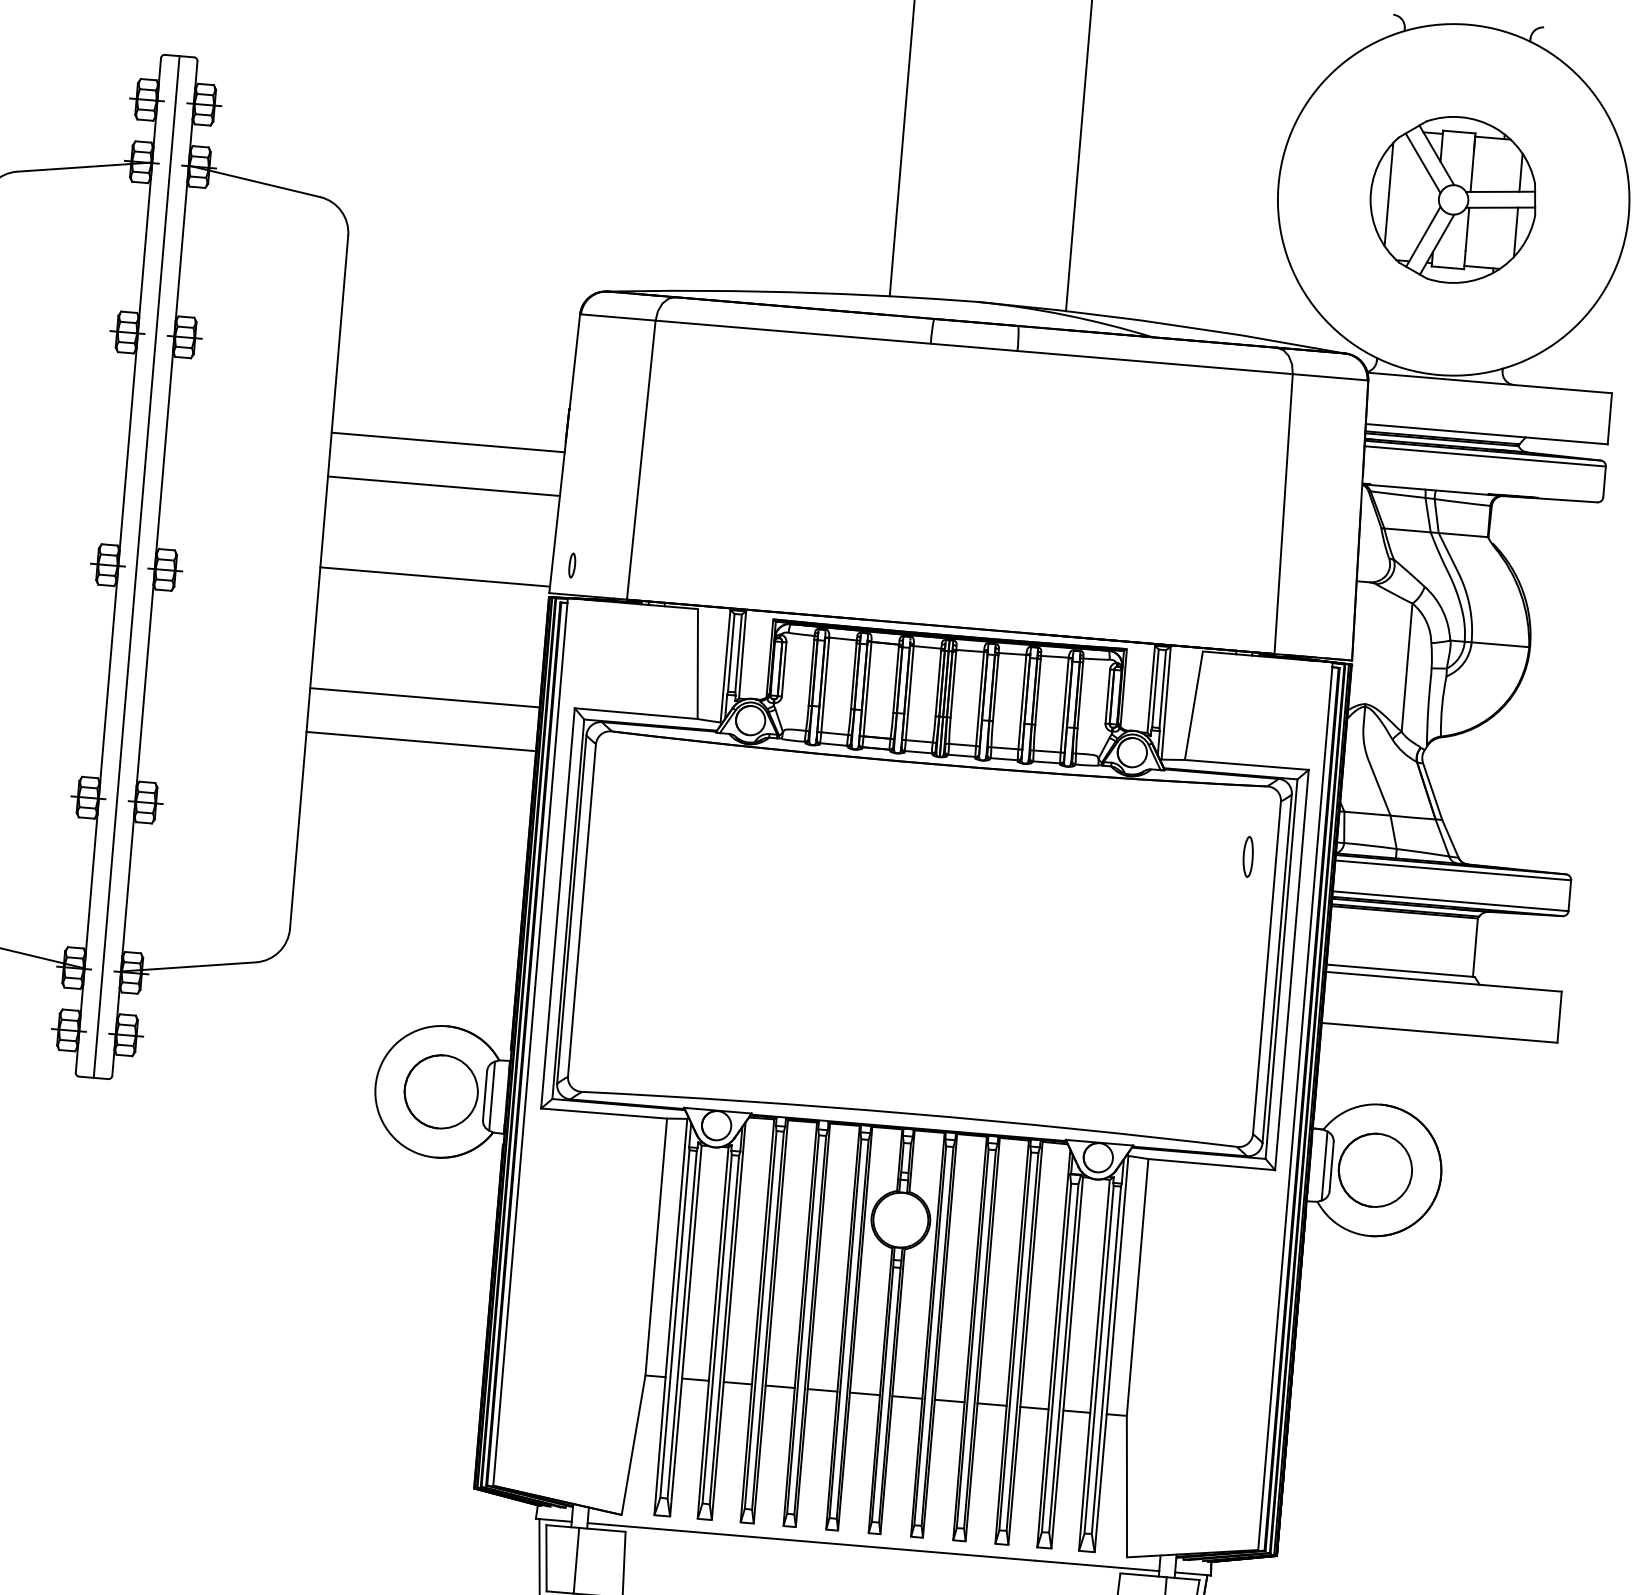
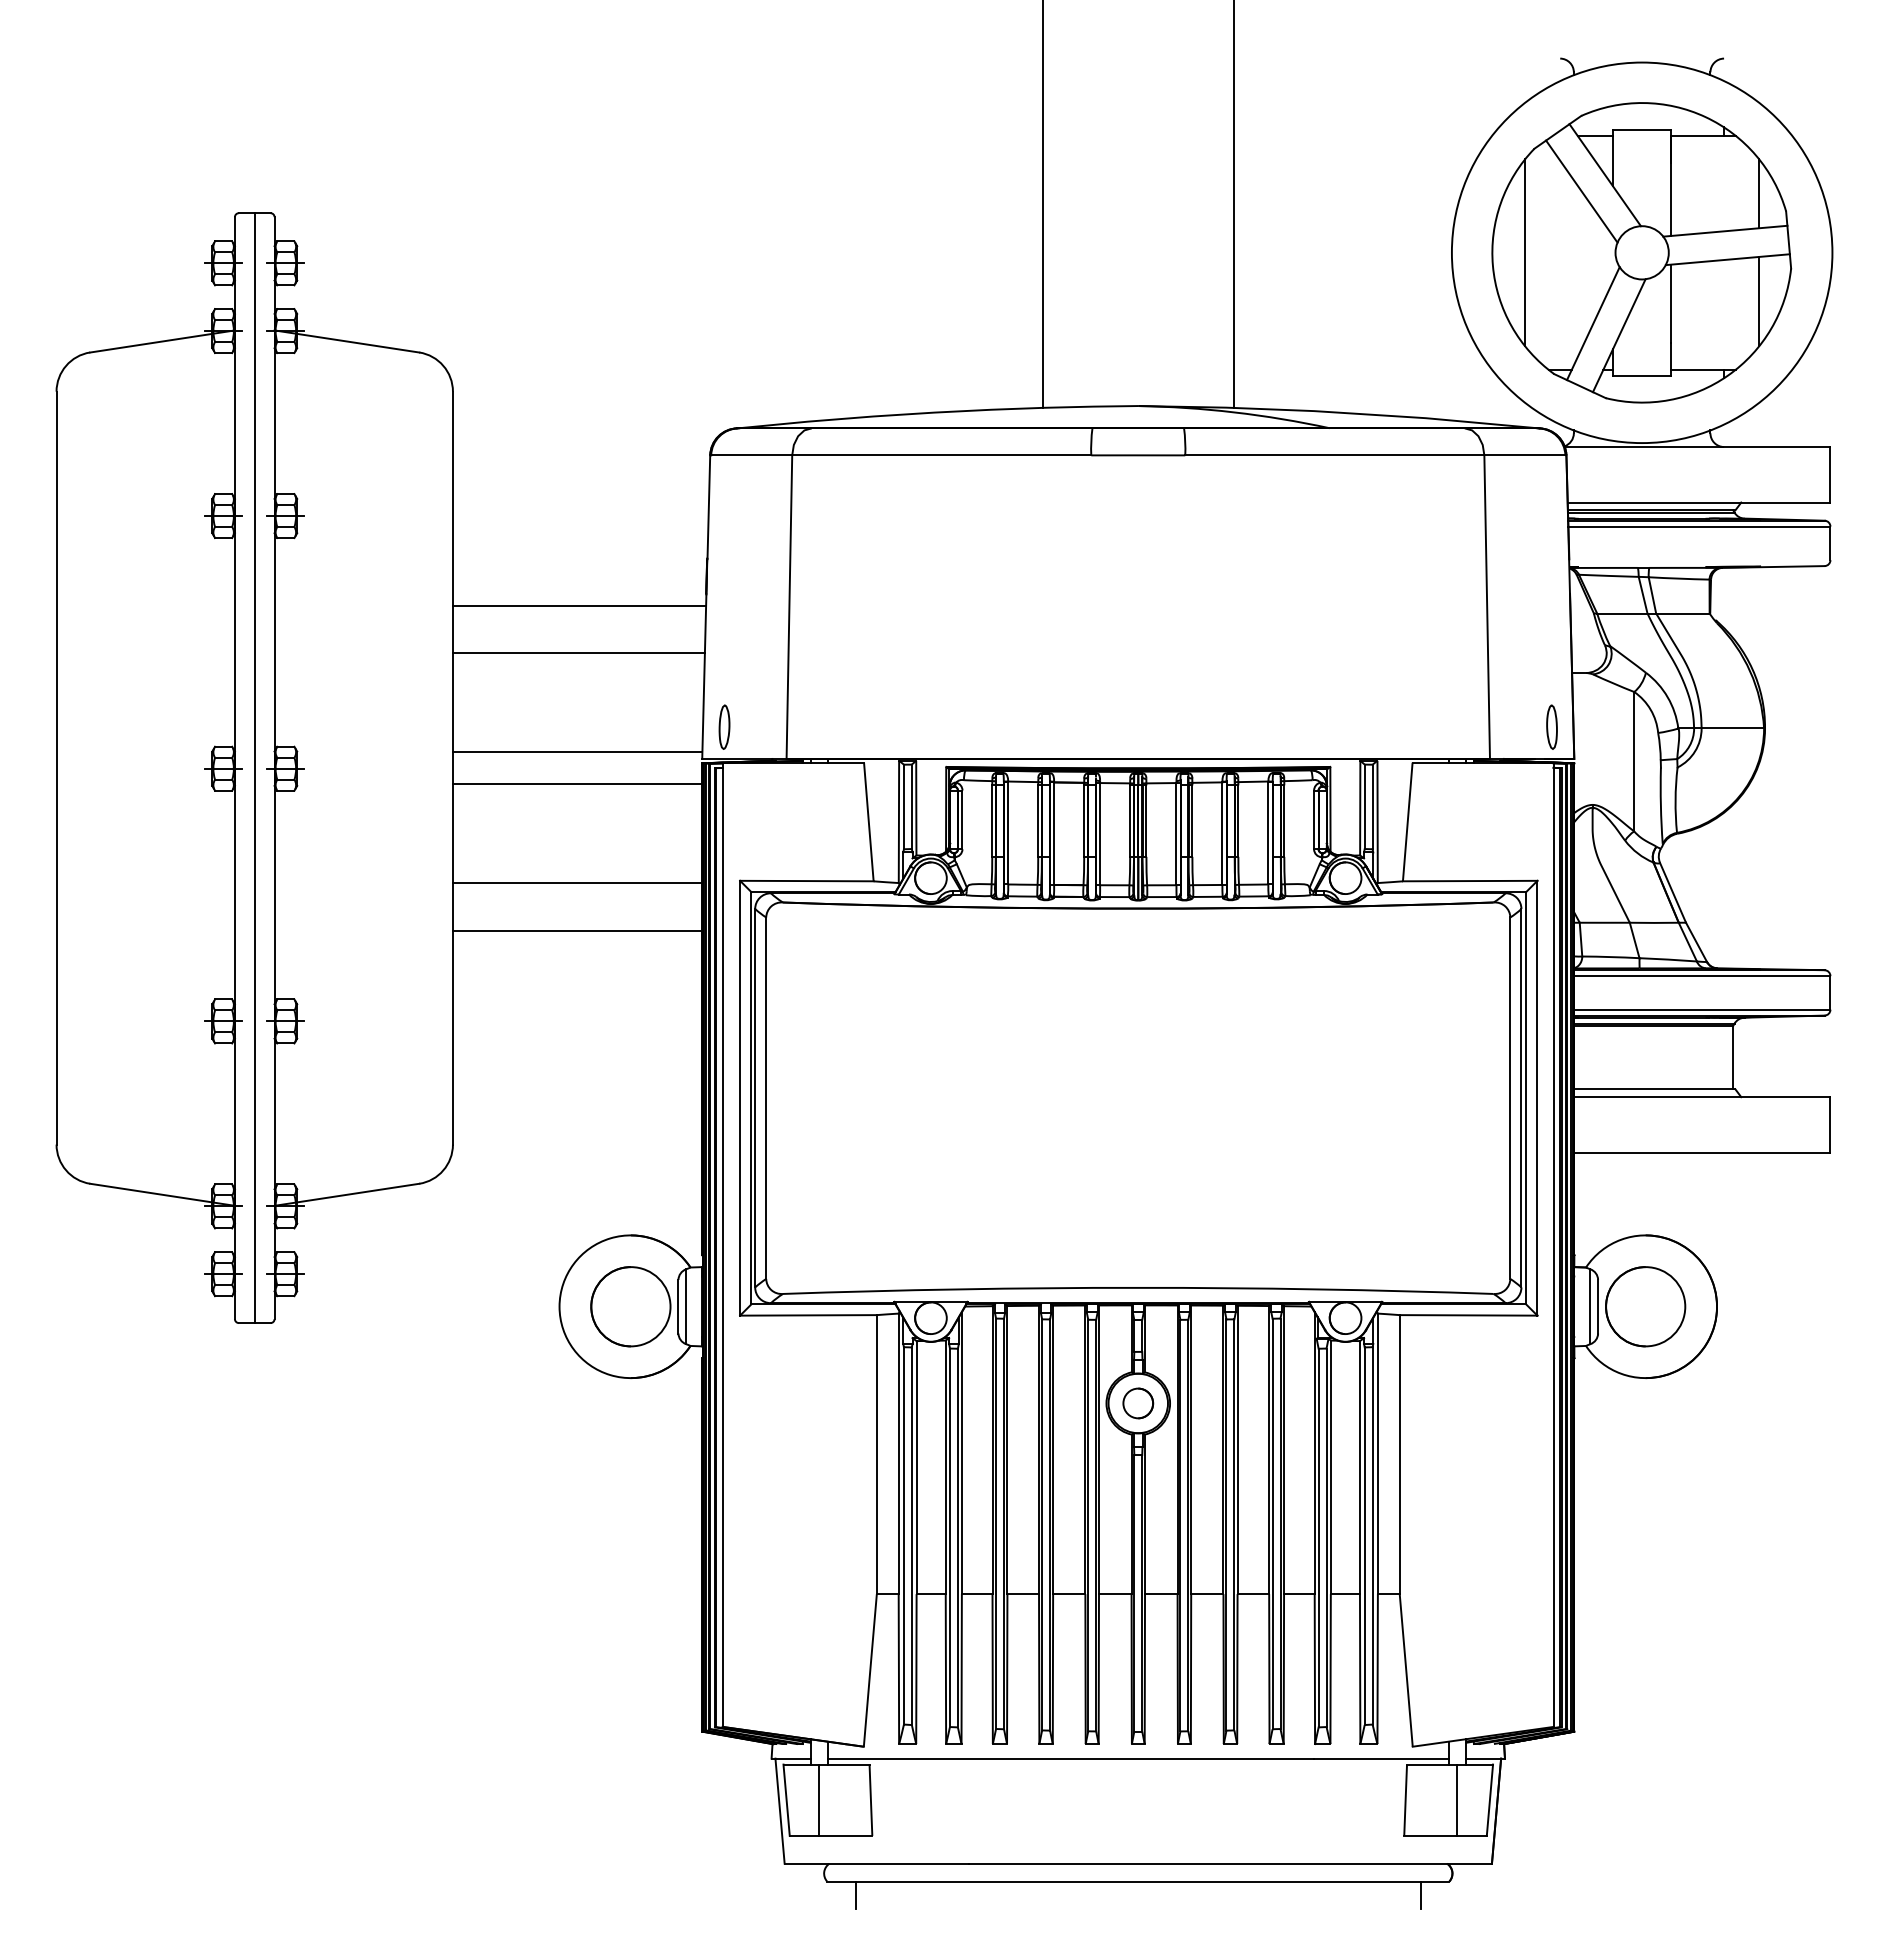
part: (1453, 199) -> (1641, 252), size x1.67
part: (572, 564) -> (724, 726), size x1.67
line: (432, 607) -> (577, 784), added
part: (1247, 856) -> (1551, 726), moved
part: (901, 1220) -> (1138, 1403), added

